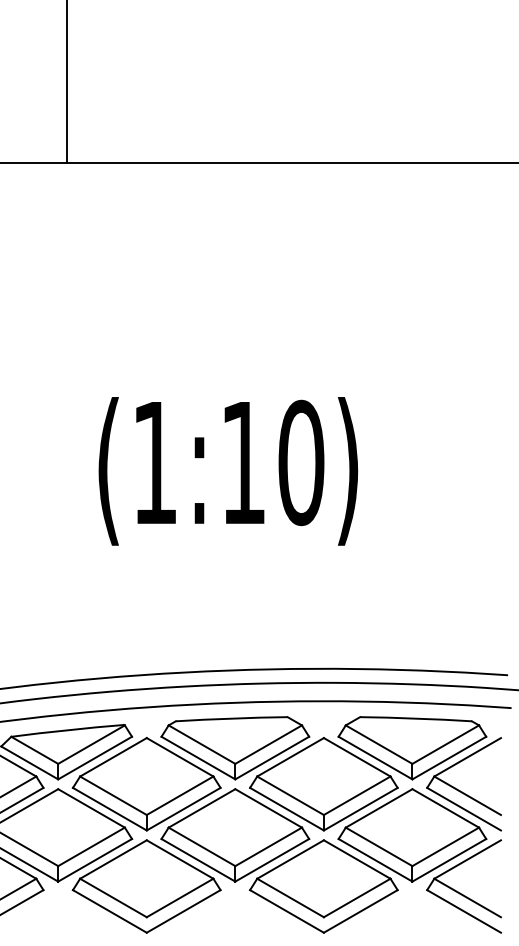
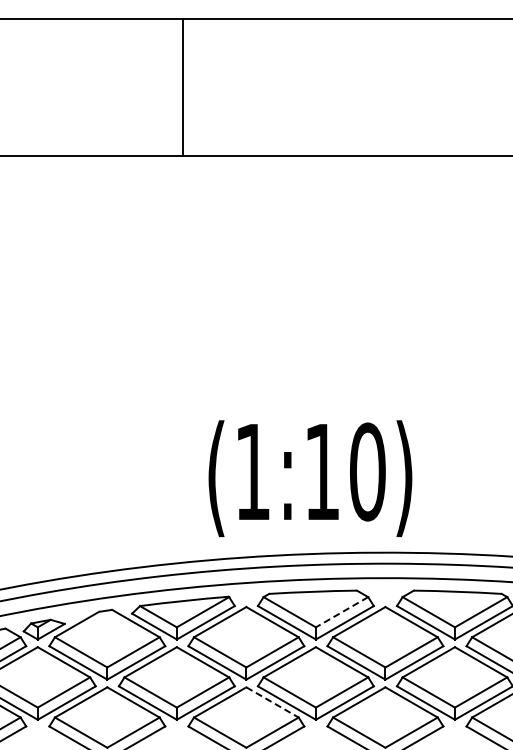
text: (228, 471) -> (310, 478), moved
line: (267, 744) -> (341, 612), solid -> dashed
line: (180, 859) -> (272, 702), solid -> dashed

